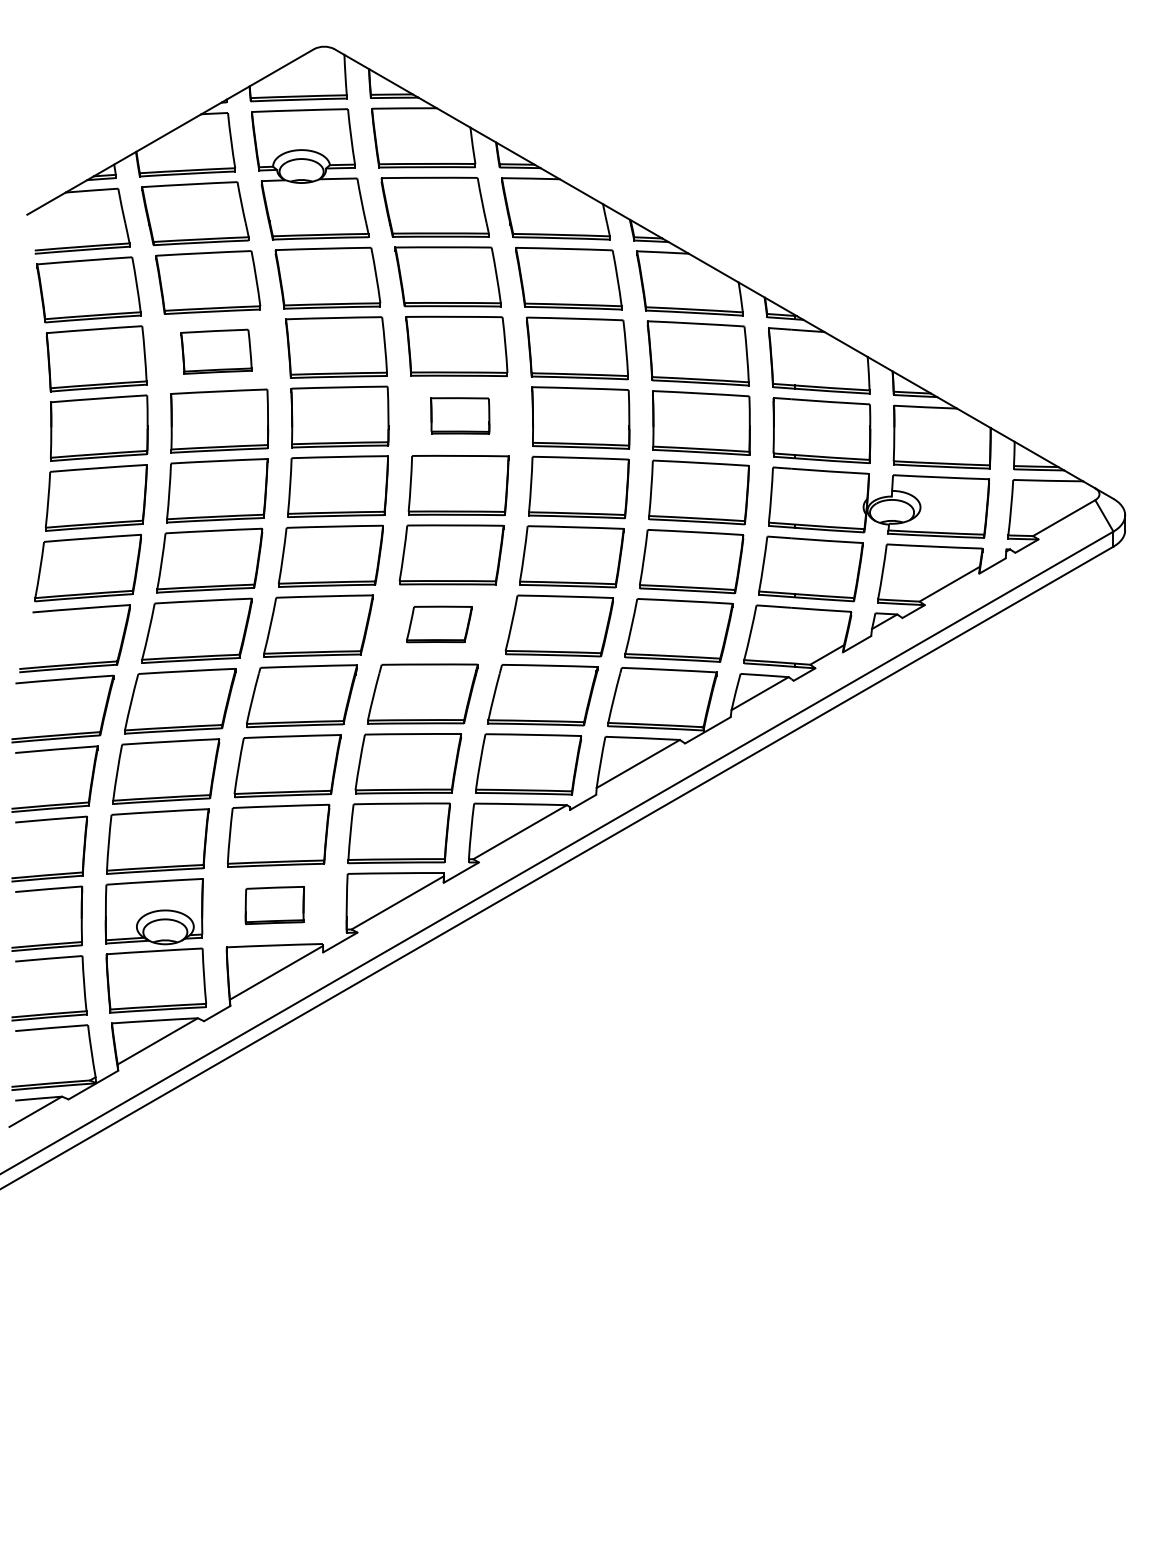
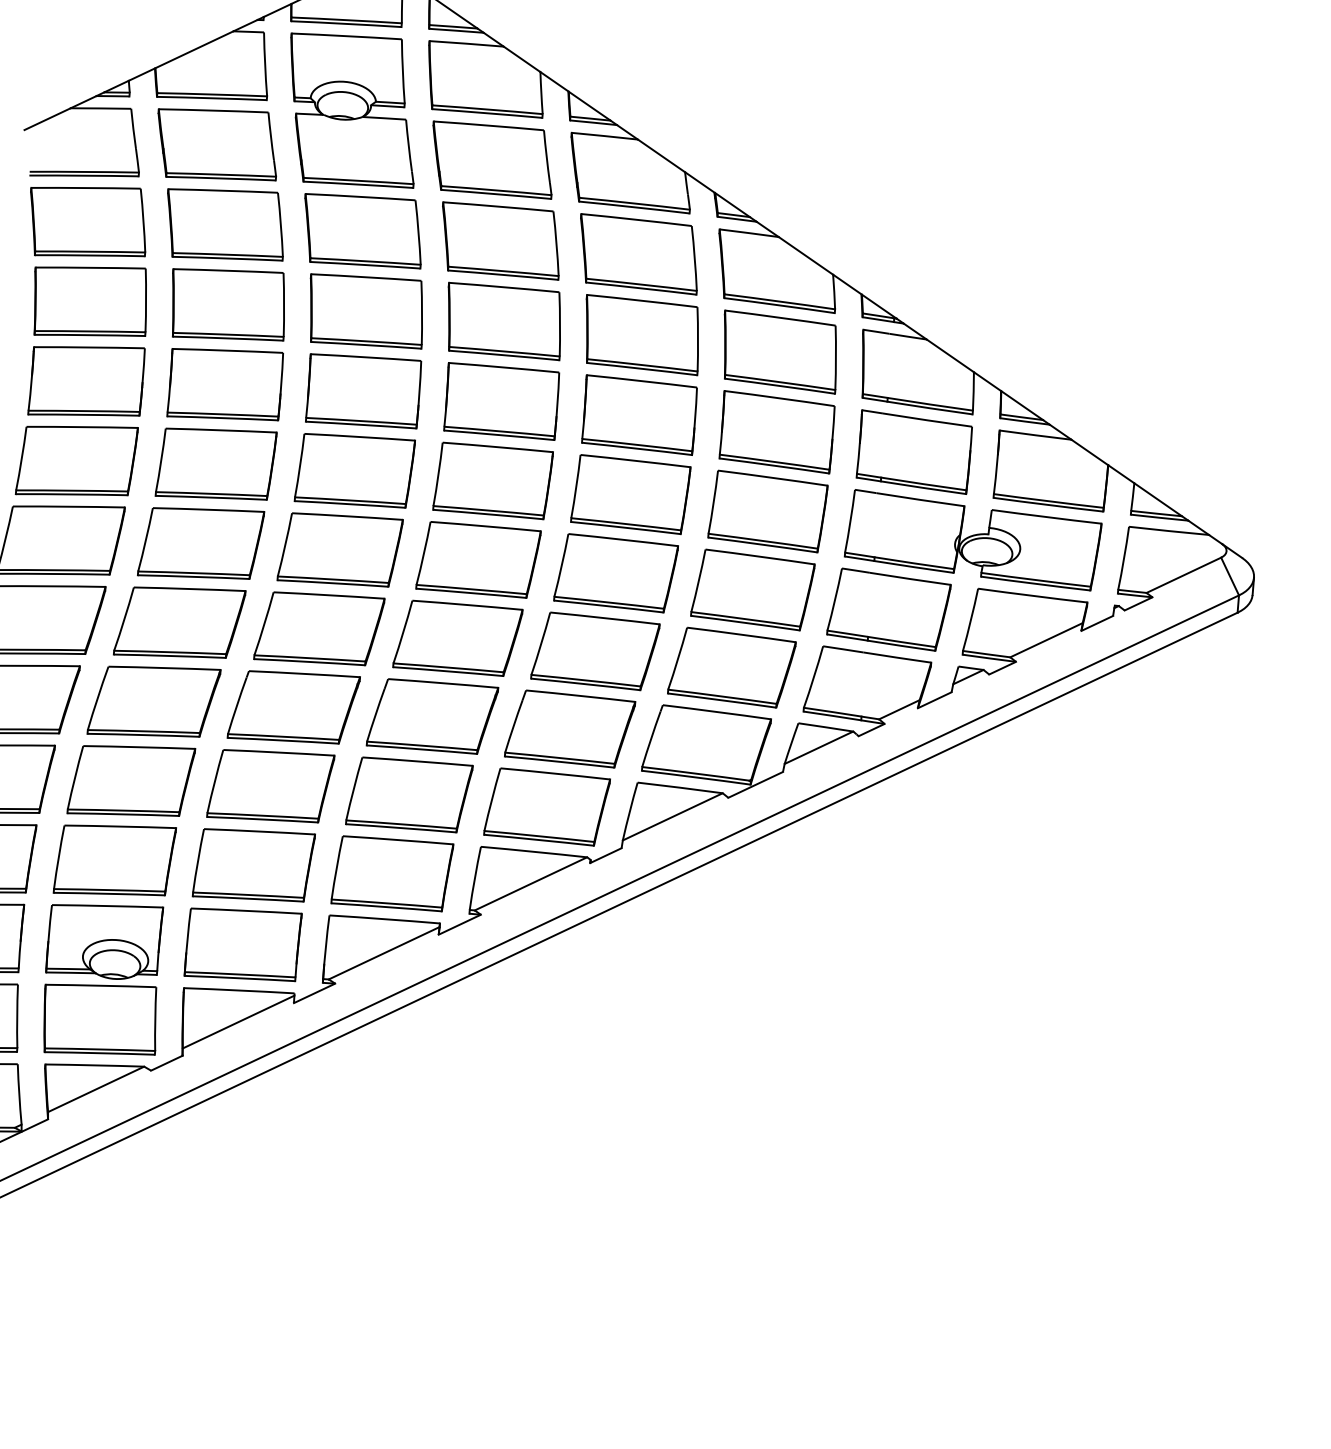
part: (216, 351) -> (228, 304), size x1.43
part: (459, 415) -> (500, 400), size x1.67
part: (439, 624) -> (458, 638), size x1.67
part: (274, 905) -> (242, 944), size x1.67

